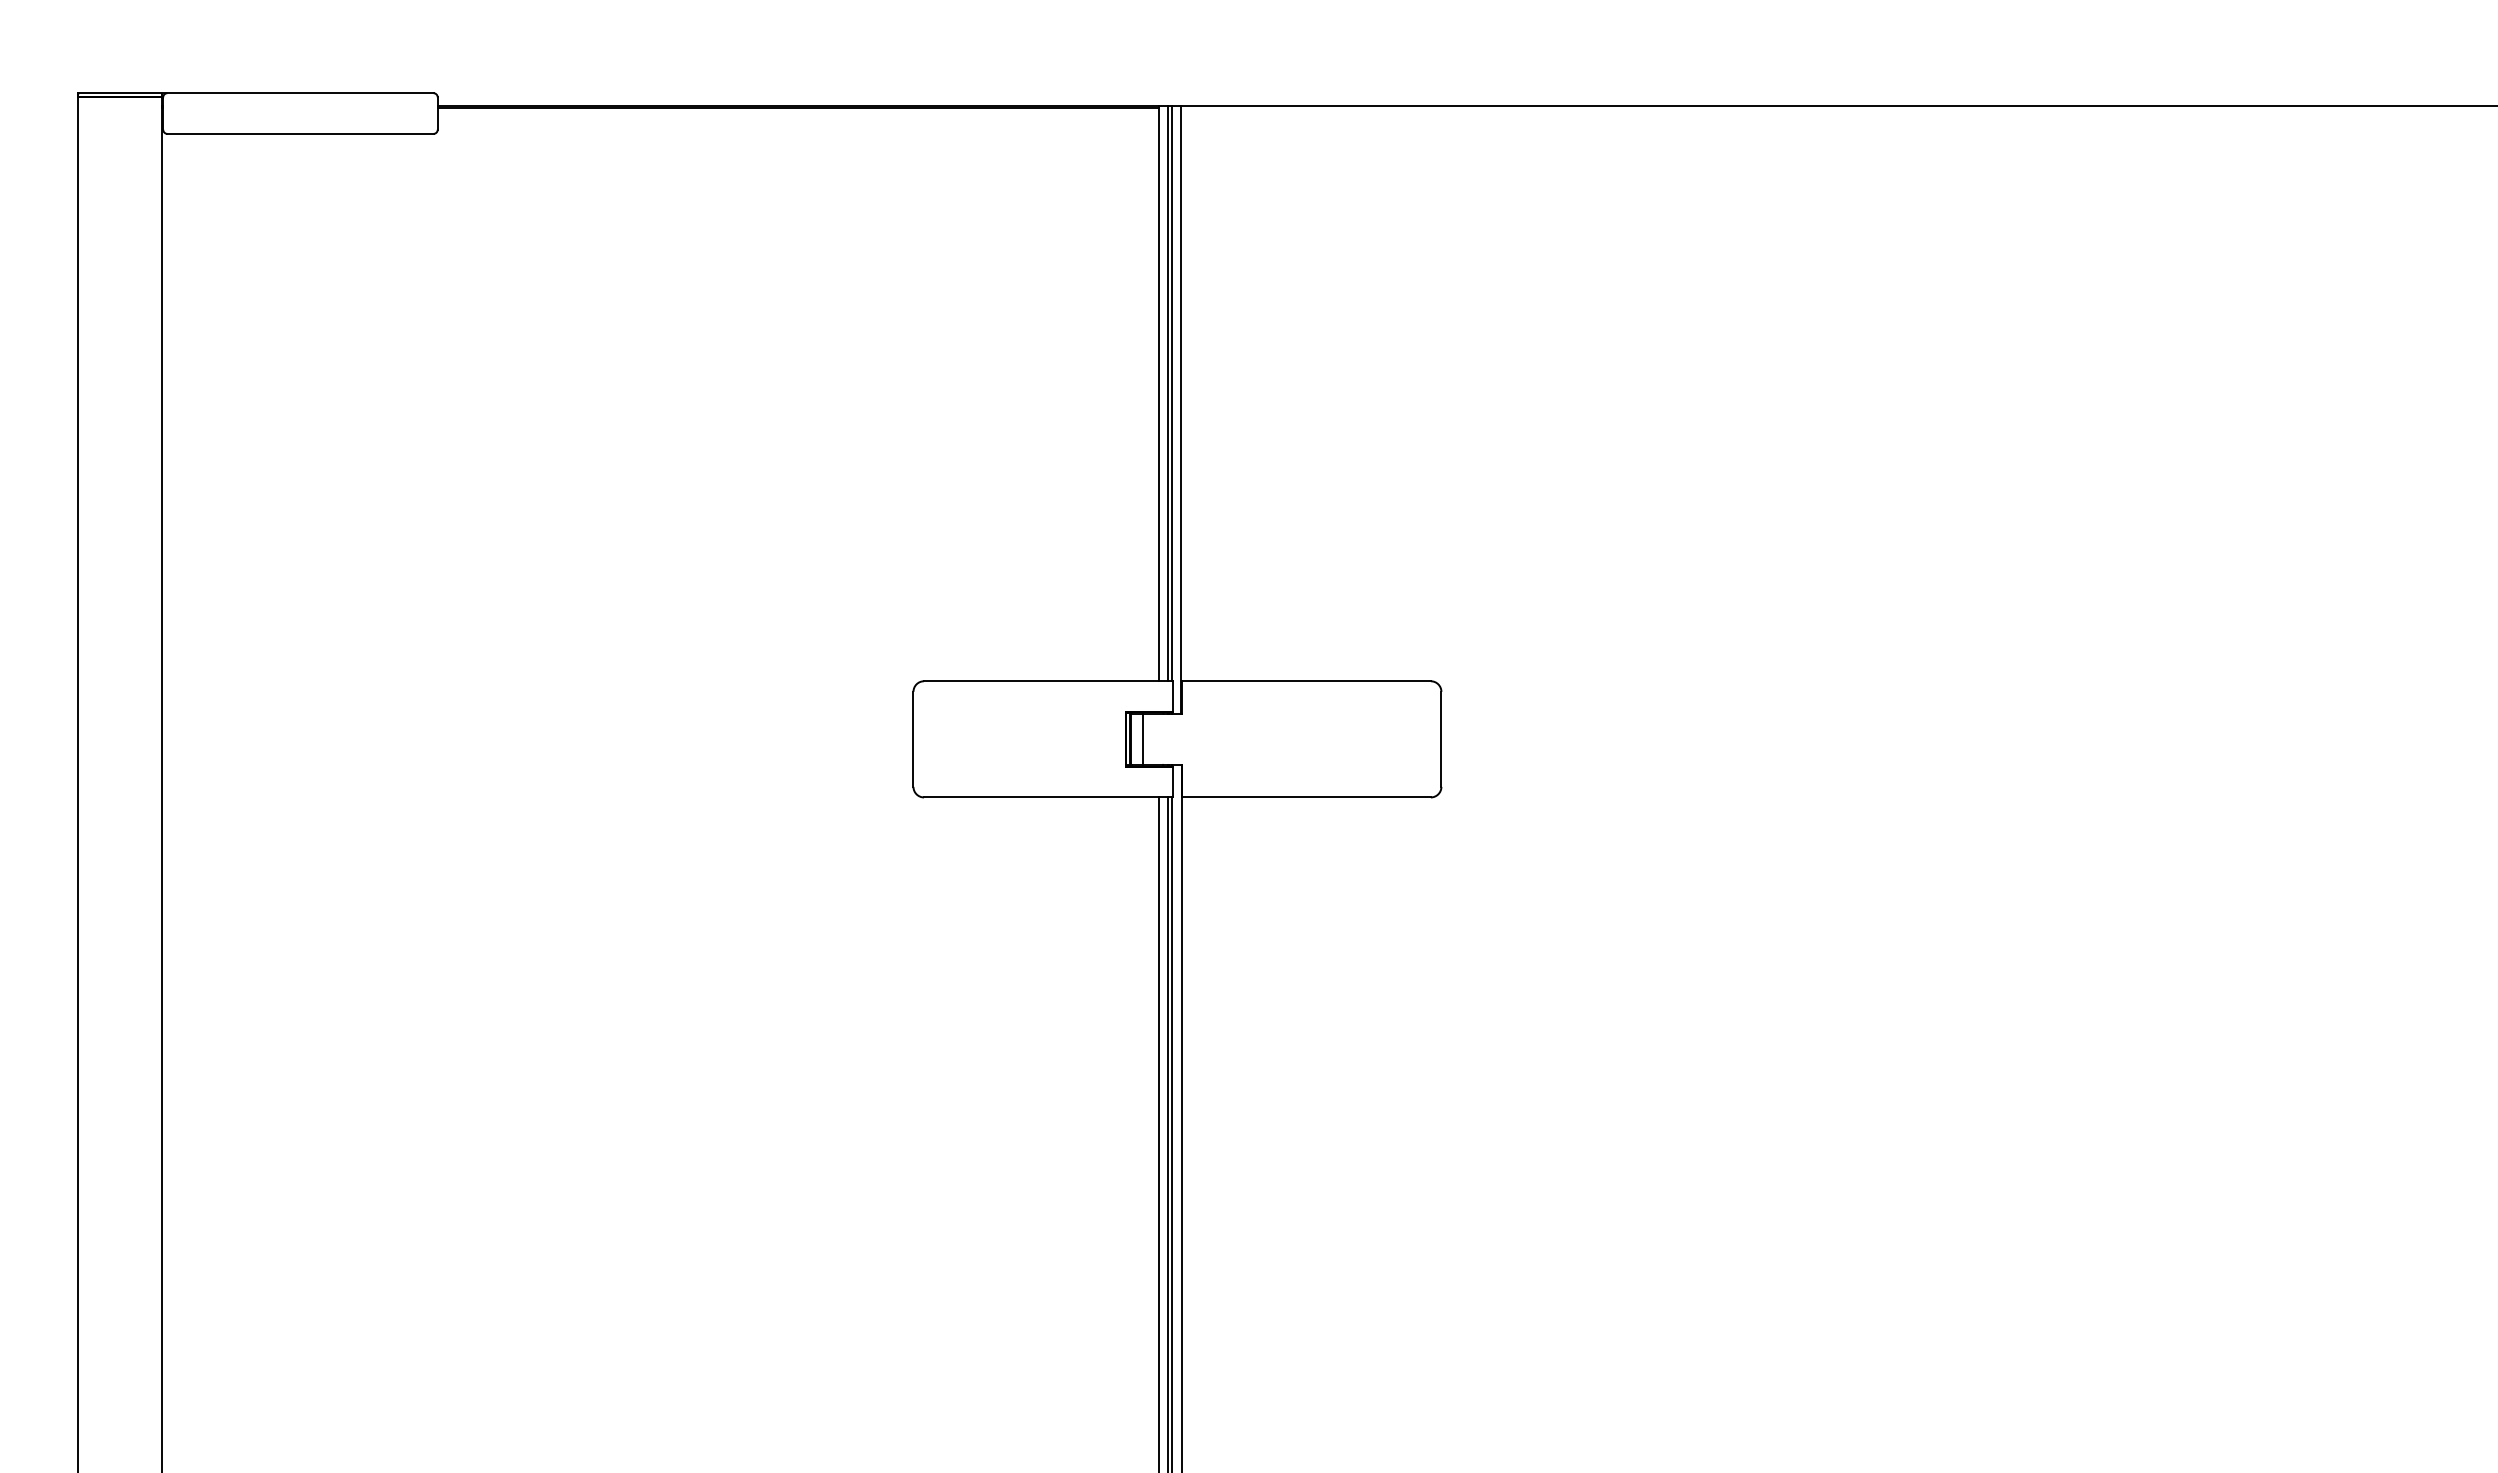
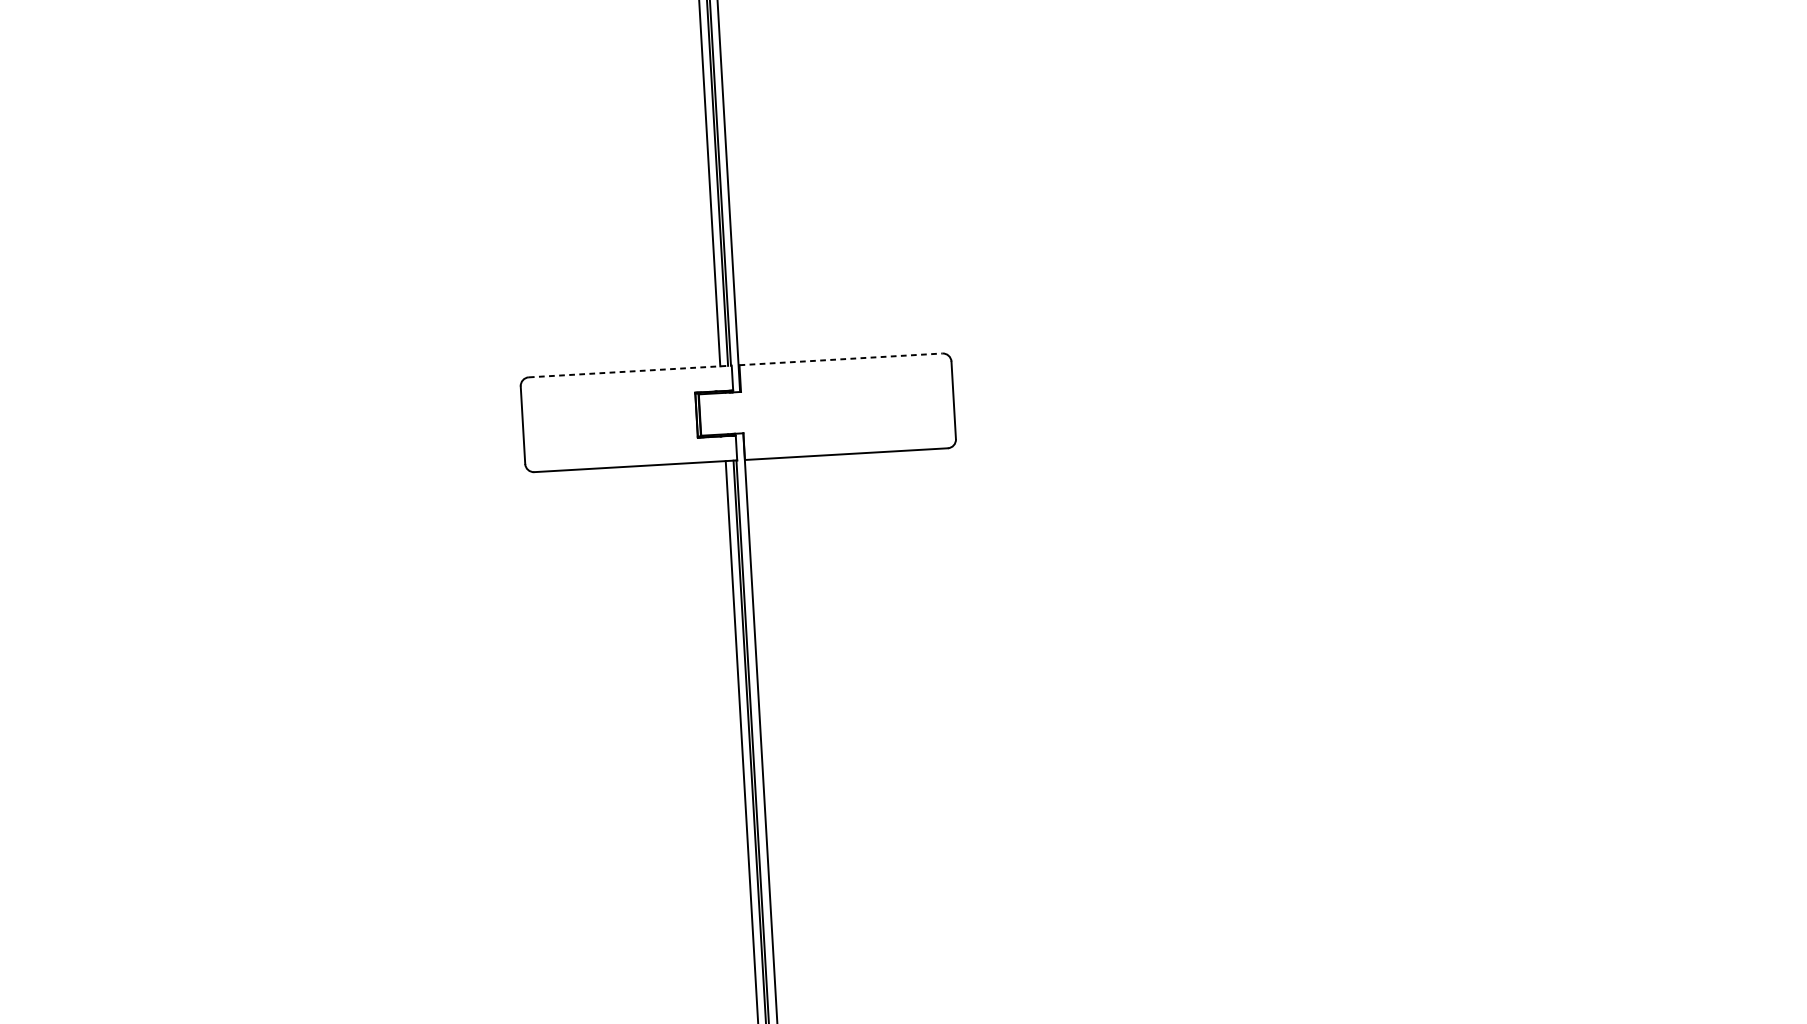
line: (1048, 681) -> (630, 371), solid -> dashed
line: (1307, 681) -> (841, 359), solid -> dashed
line: (1143, 739) -> (710, 414), removed

